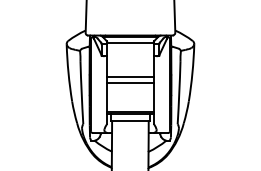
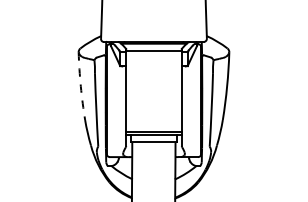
arc: (68, 73) -> (80, 86), solid -> dashed
line: (130, 77) -> (154, 91), removed
line: (130, 82) -> (154, 97), removed

